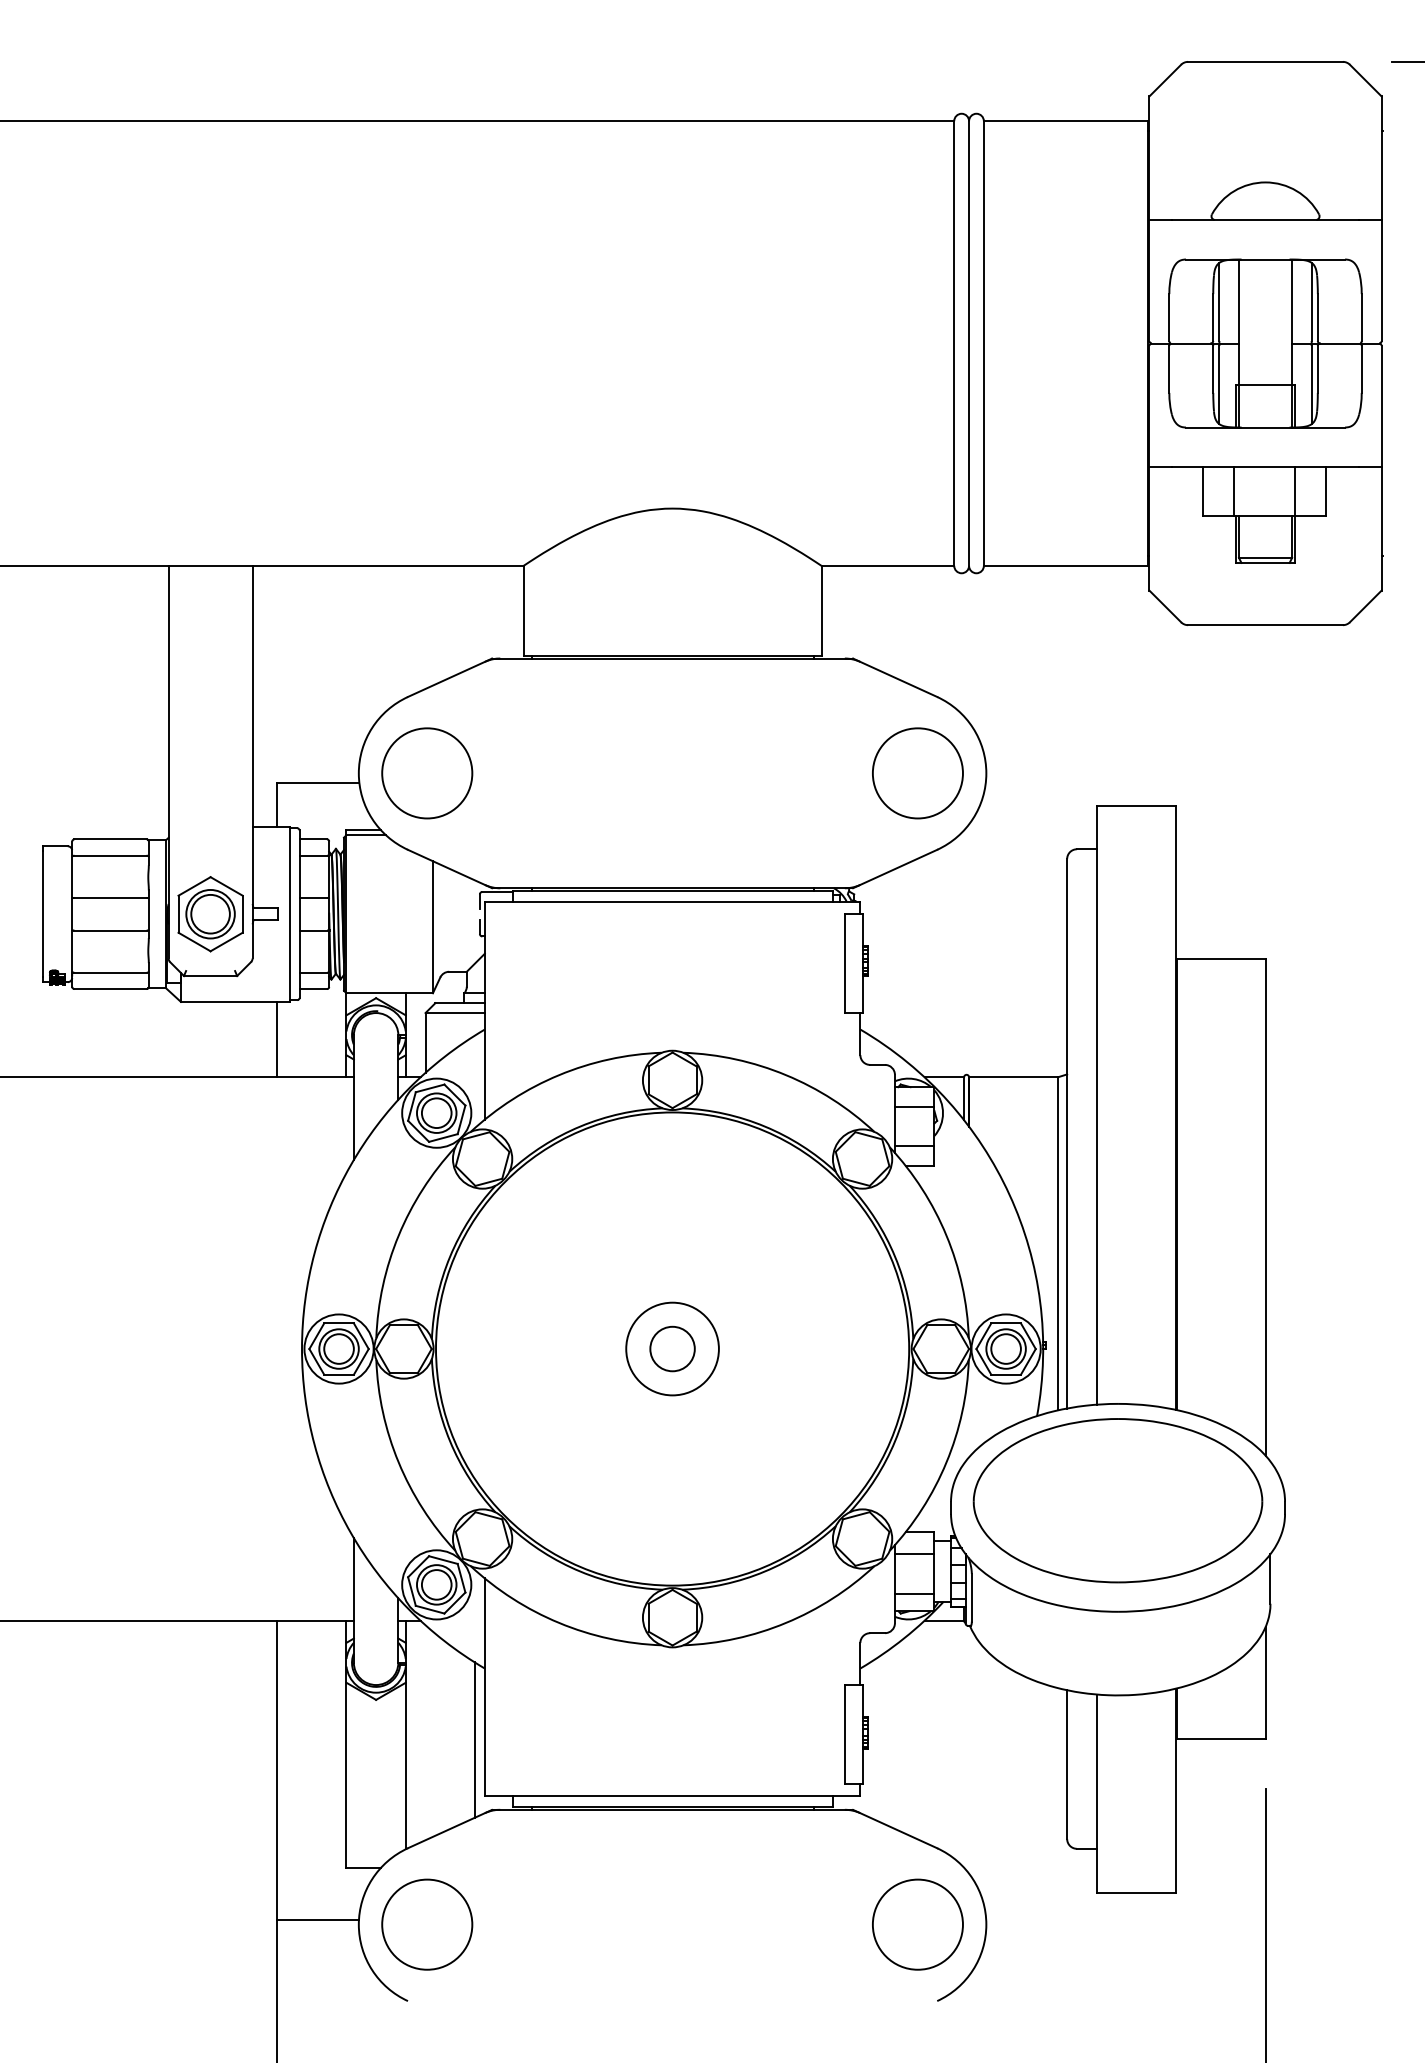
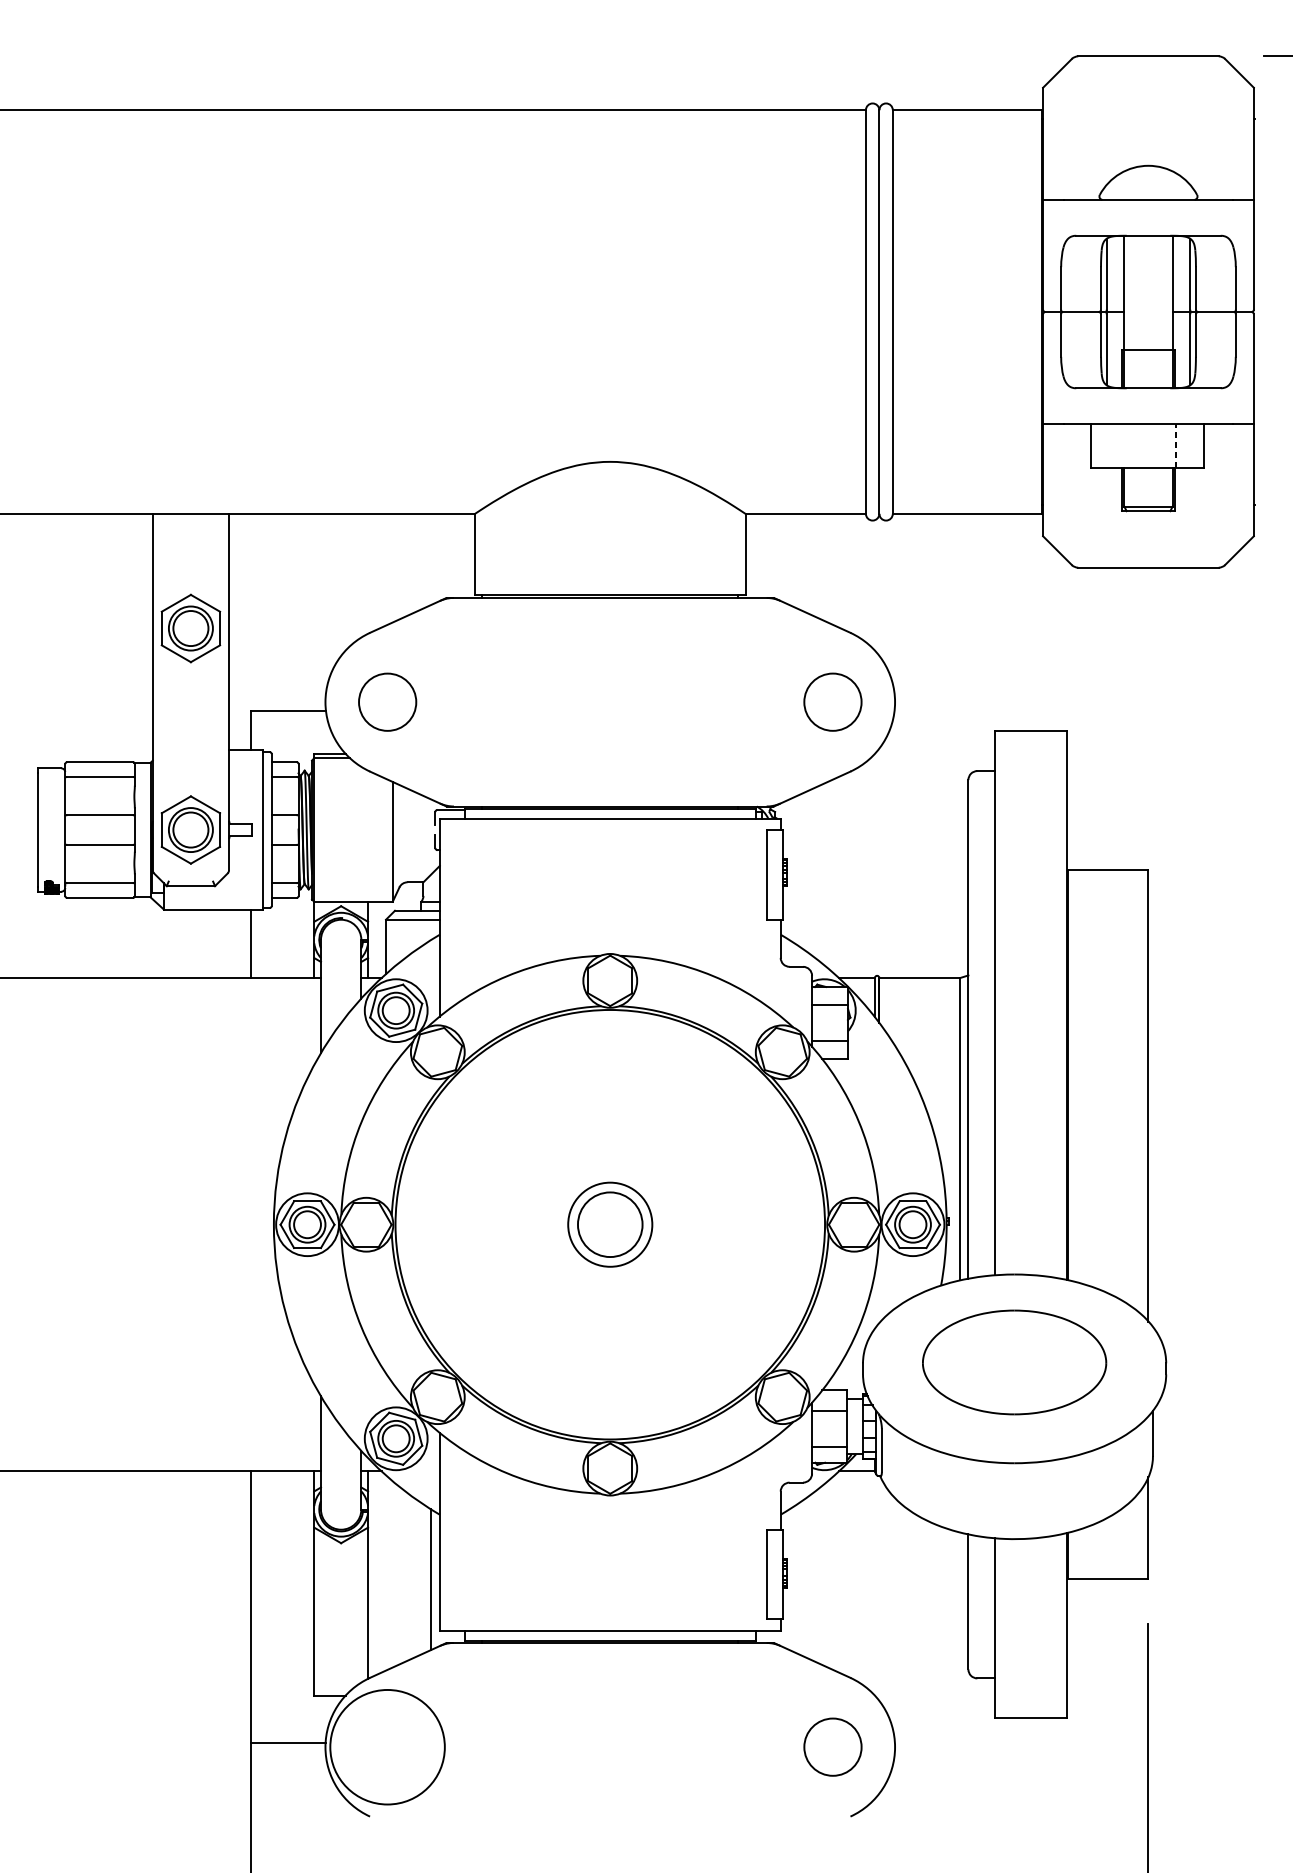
line: (1295, 490) -> (1175, 445), solid -> dashed
line: (1233, 491) -> (1119, 446), removed
part: (210, 692) -> (190, 628), added
circle: (427, 773) -> (387, 702), size x0.7
circle: (917, 773) -> (832, 702), size x0.7
circle: (672, 1348) -> (610, 1224), size x1.6
part: (1117, 1500) -> (1014, 1362), size x0.7
circle: (427, 1924) -> (387, 1747), size x1.4
circle: (917, 1924) -> (832, 1747), size x0.7

